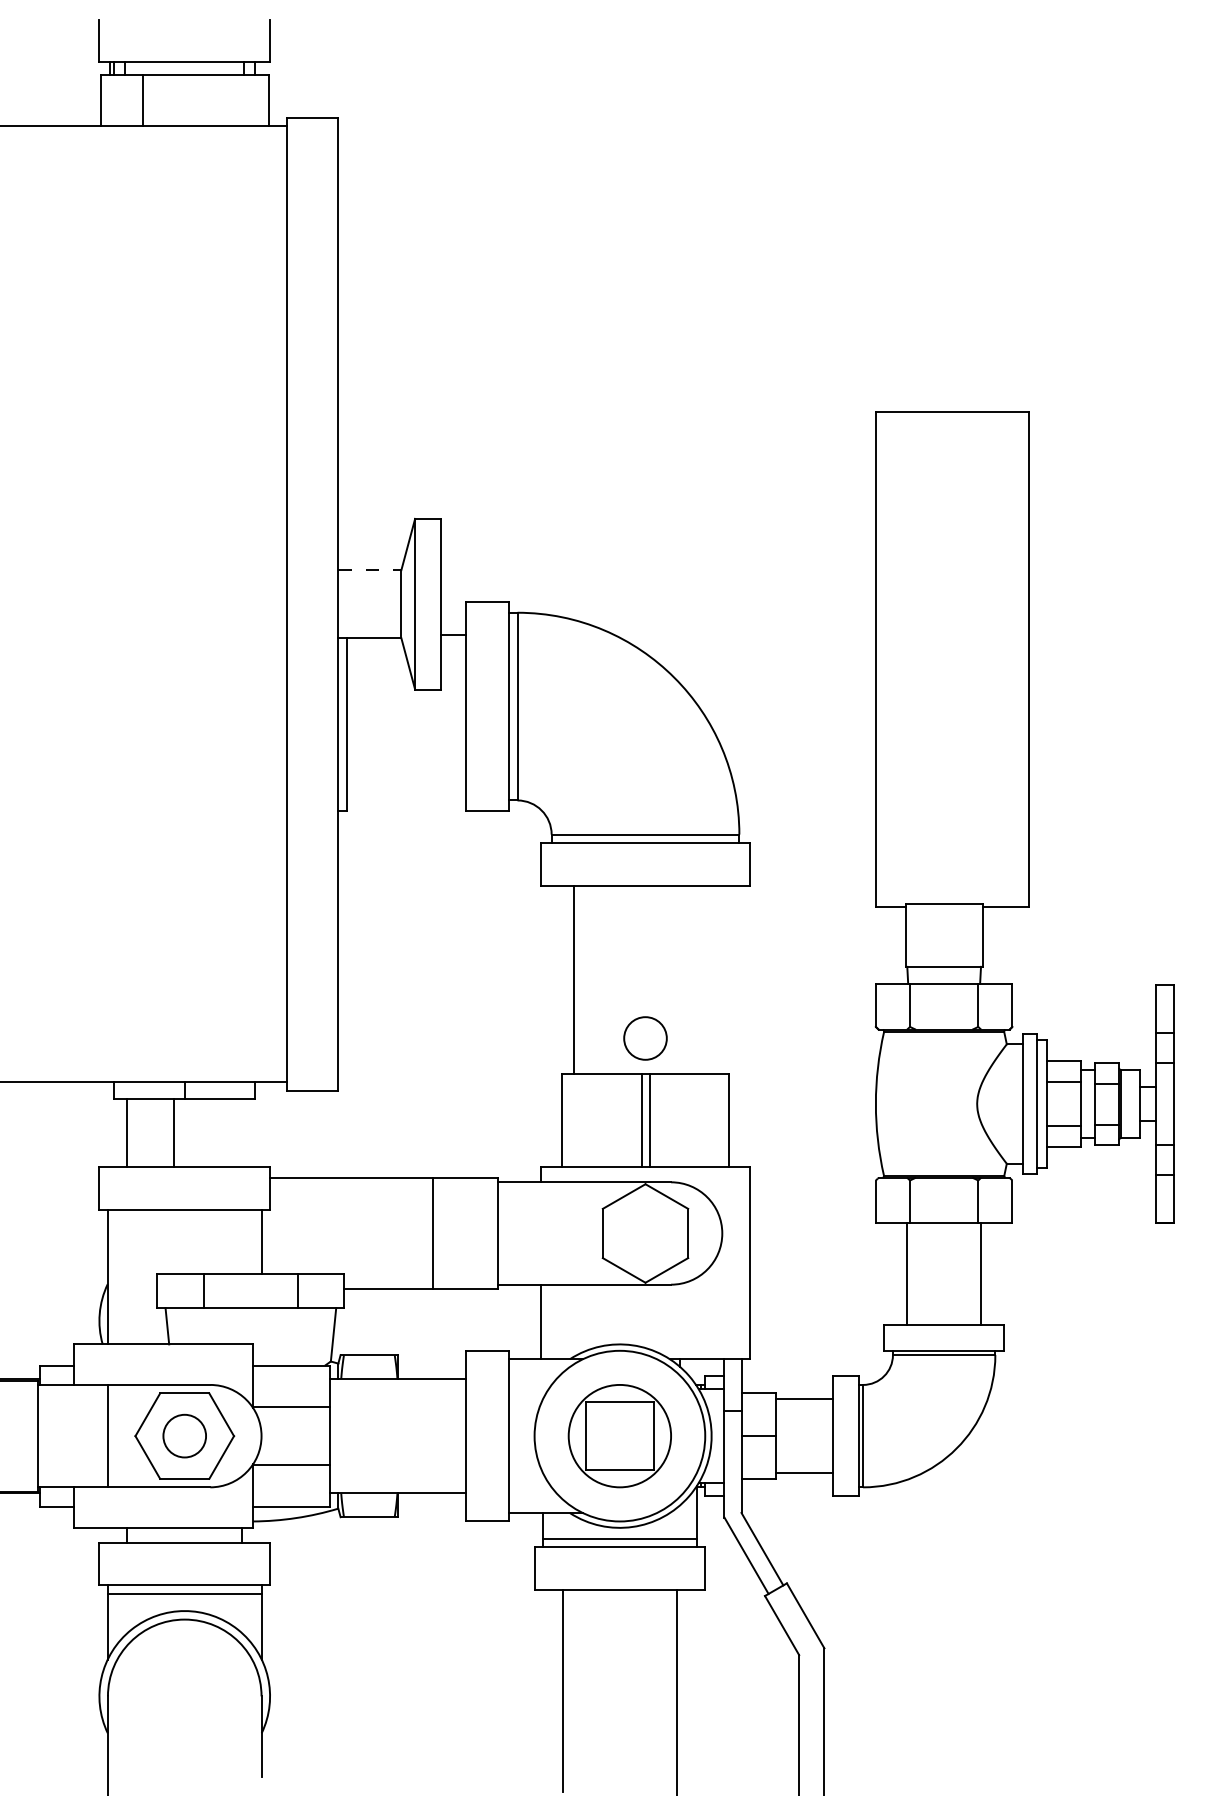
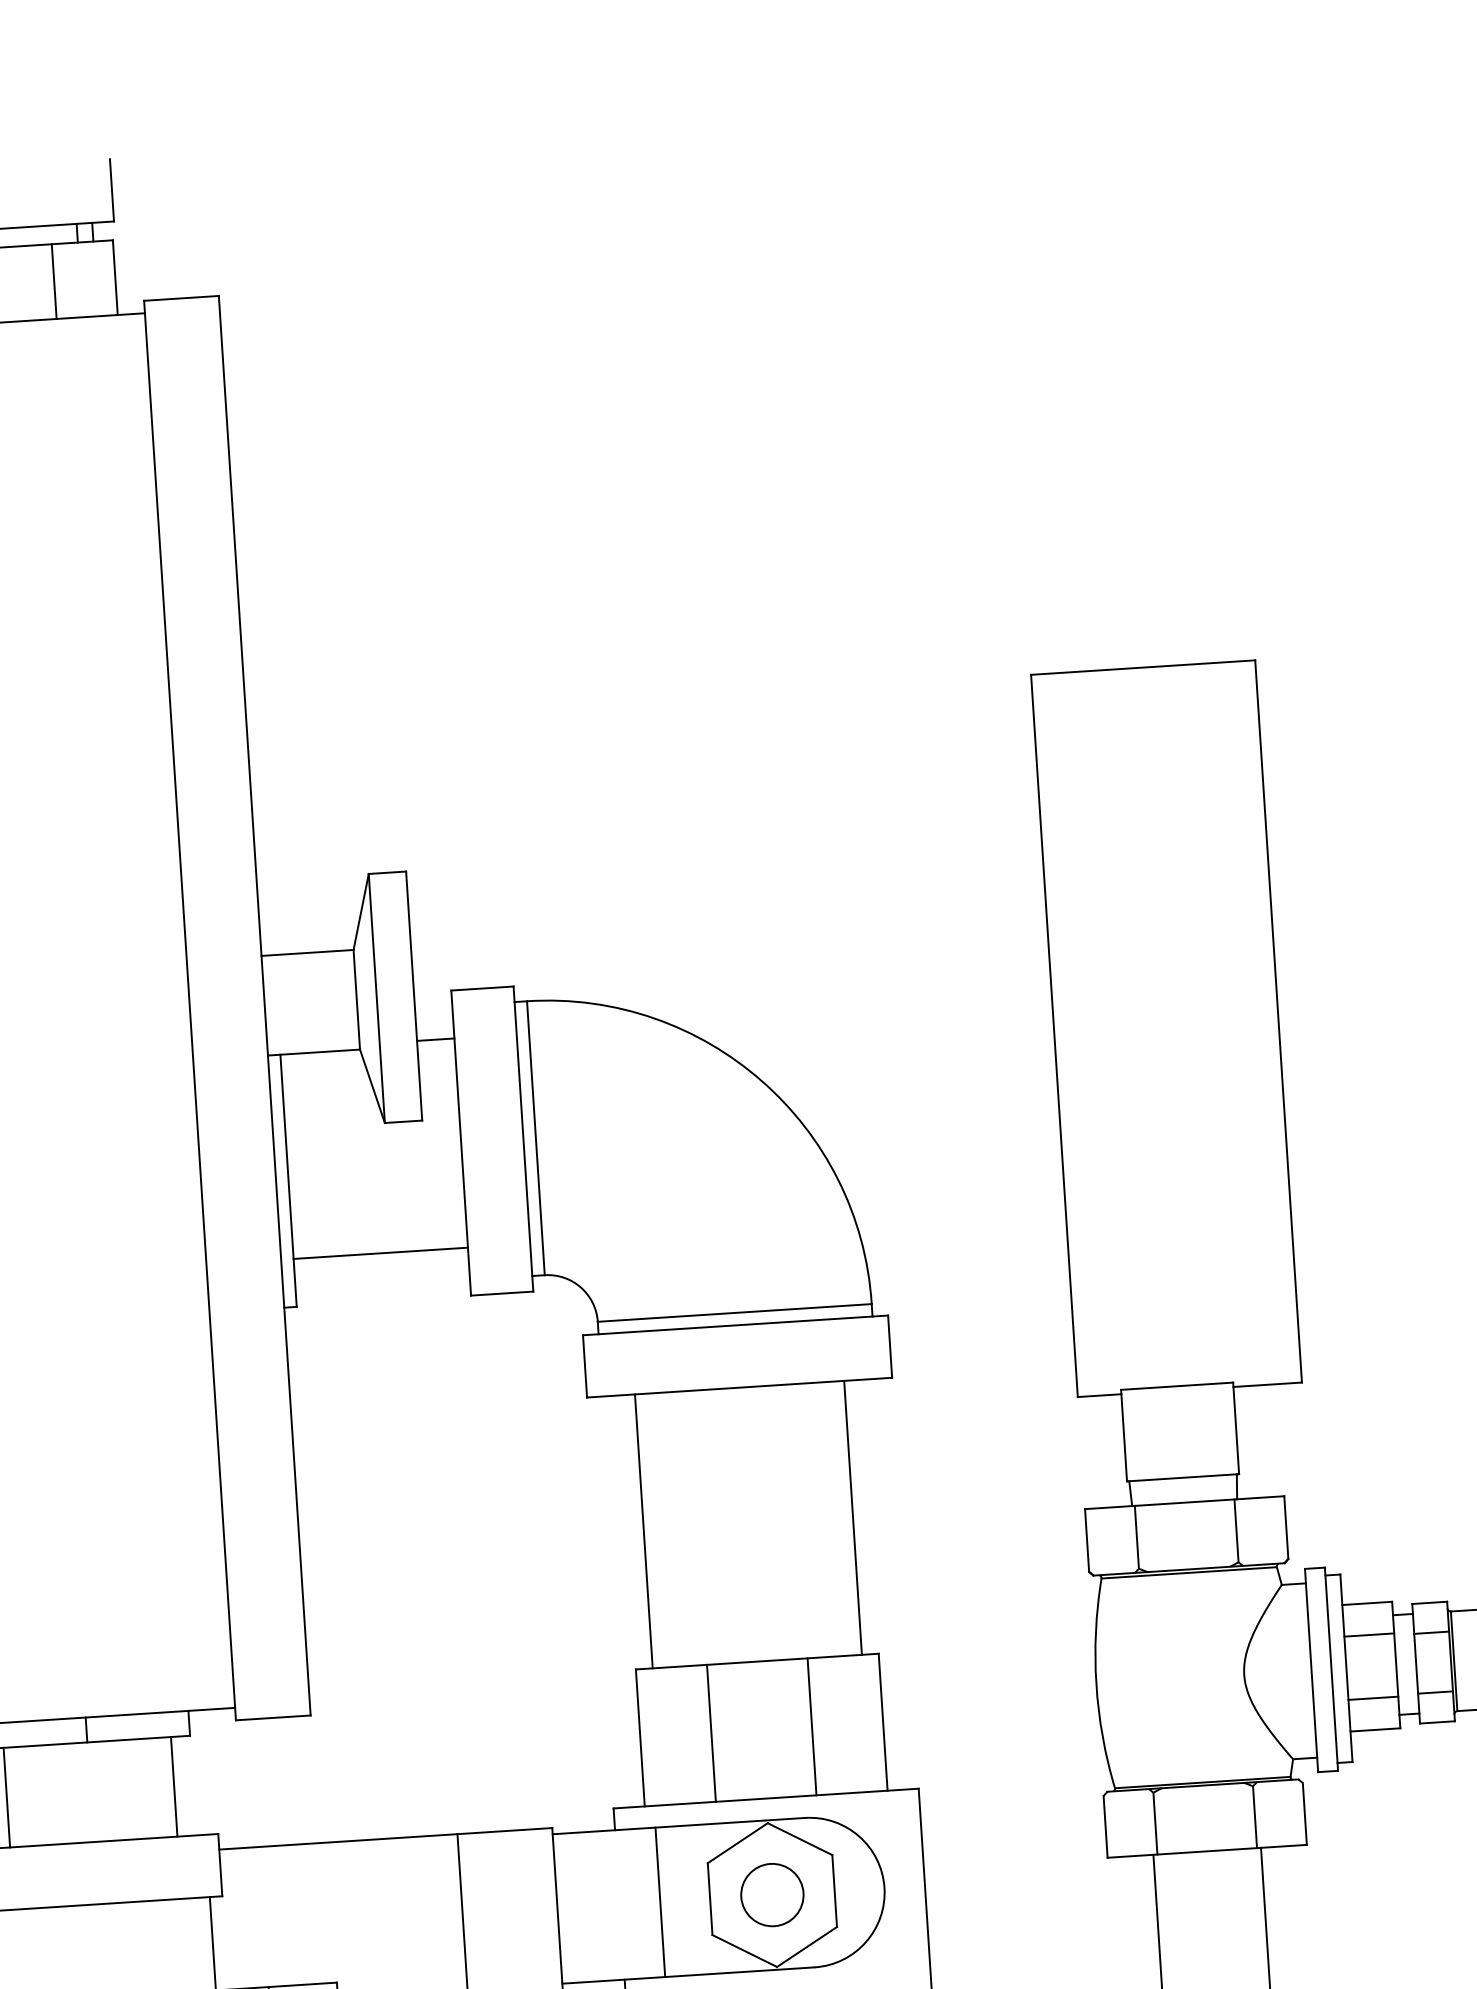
line: (226, 100) -> (53, 281), added
line: (369, 570) -> (307, 953), dashed -> solid
line: (406, 778) -> (380, 1253), added
line: (717, 979) -> (853, 1517), added
circle: (645, 1038) -> (772, 1895), moved
line: (641, 1120) -> (811, 1726), moved
line: (650, 1120) -> (712, 1733), moved
line: (174, 1133) -> (174, 1787), moved
line: (568, 1233) -> (660, 1902), added

